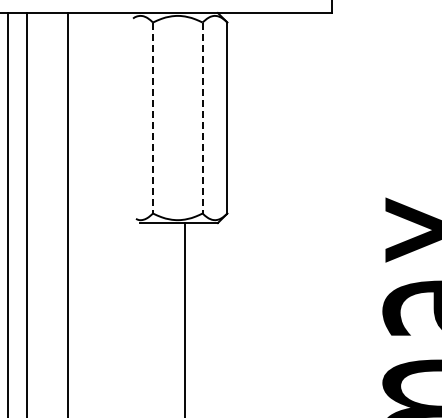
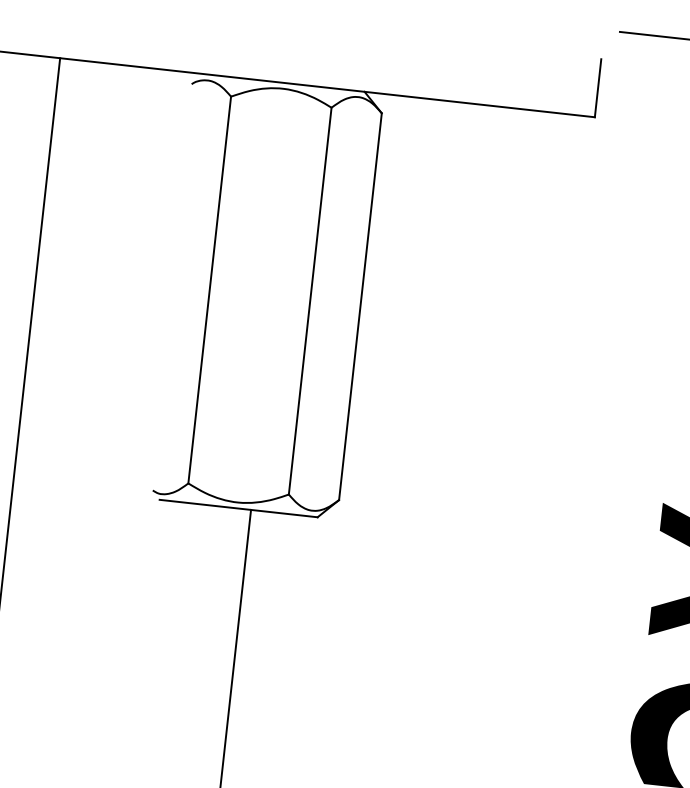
line: (152, 118) -> (208, 290), dashed -> solid
line: (202, 118) -> (309, 302), dashed -> solid

